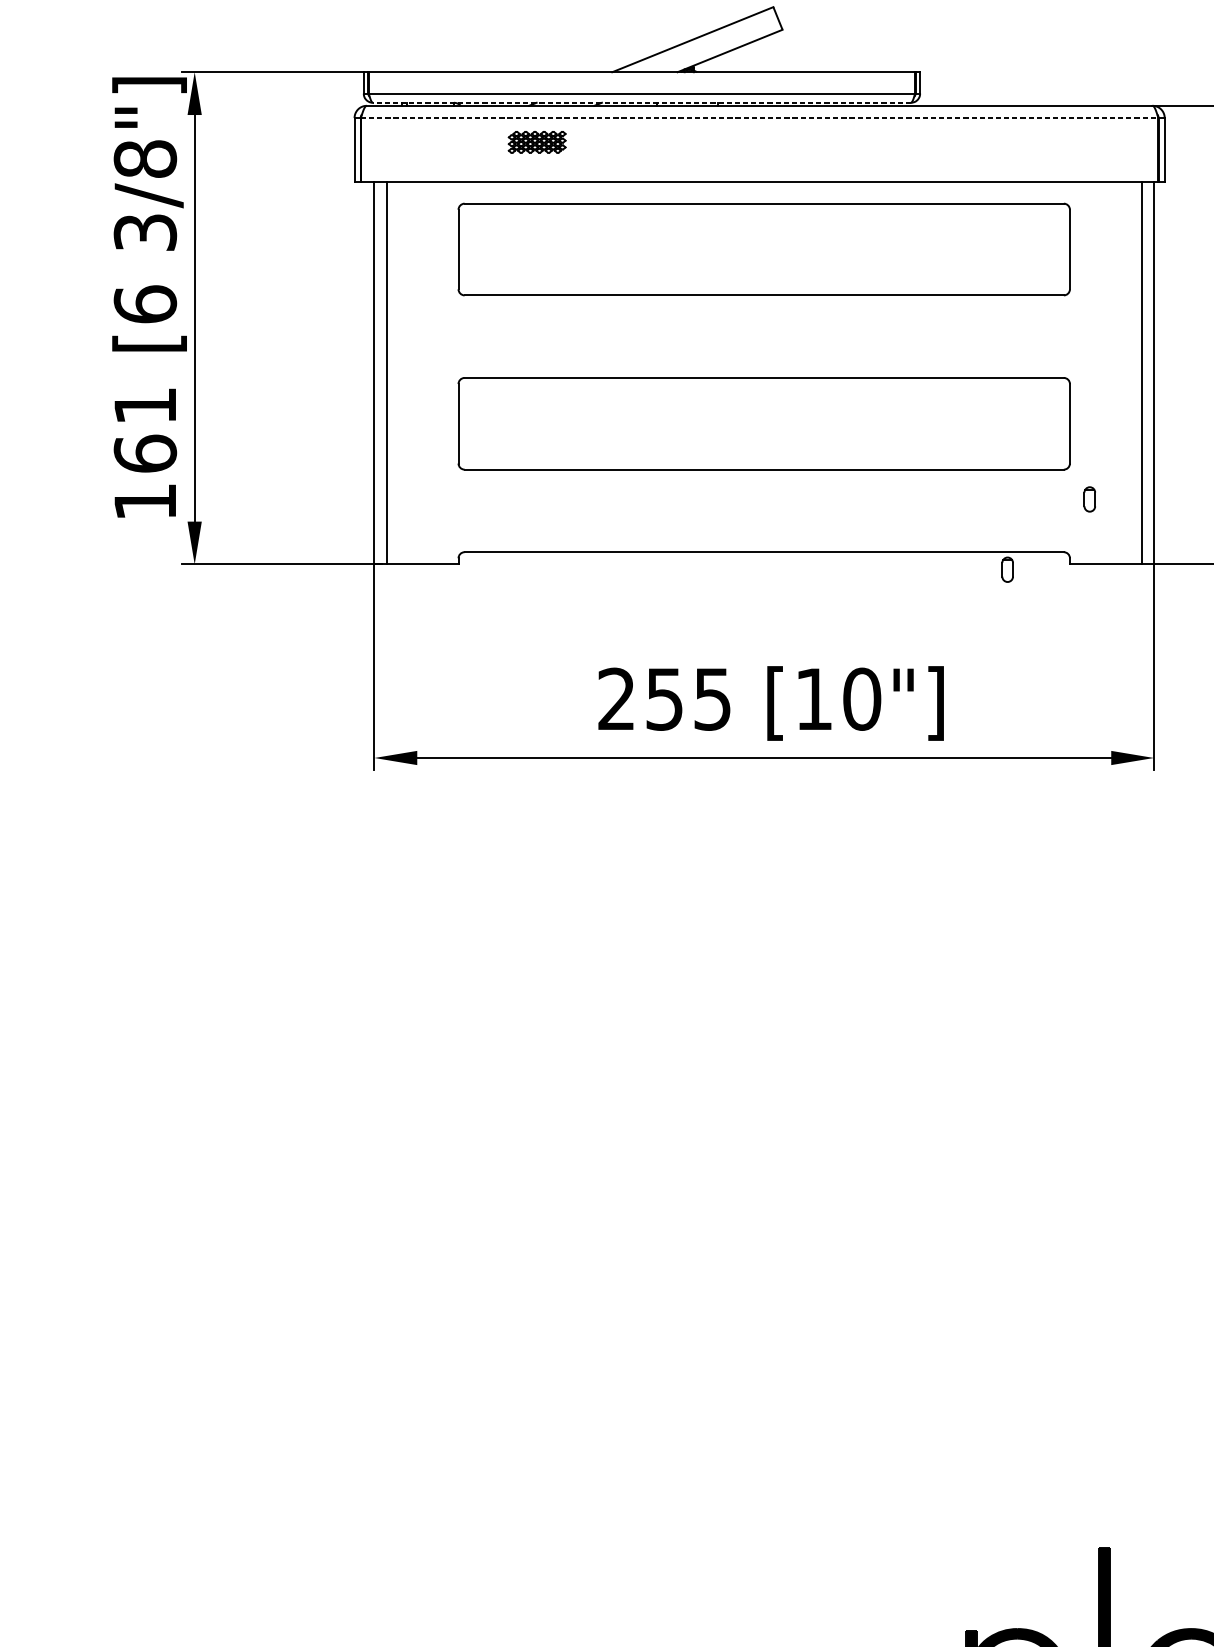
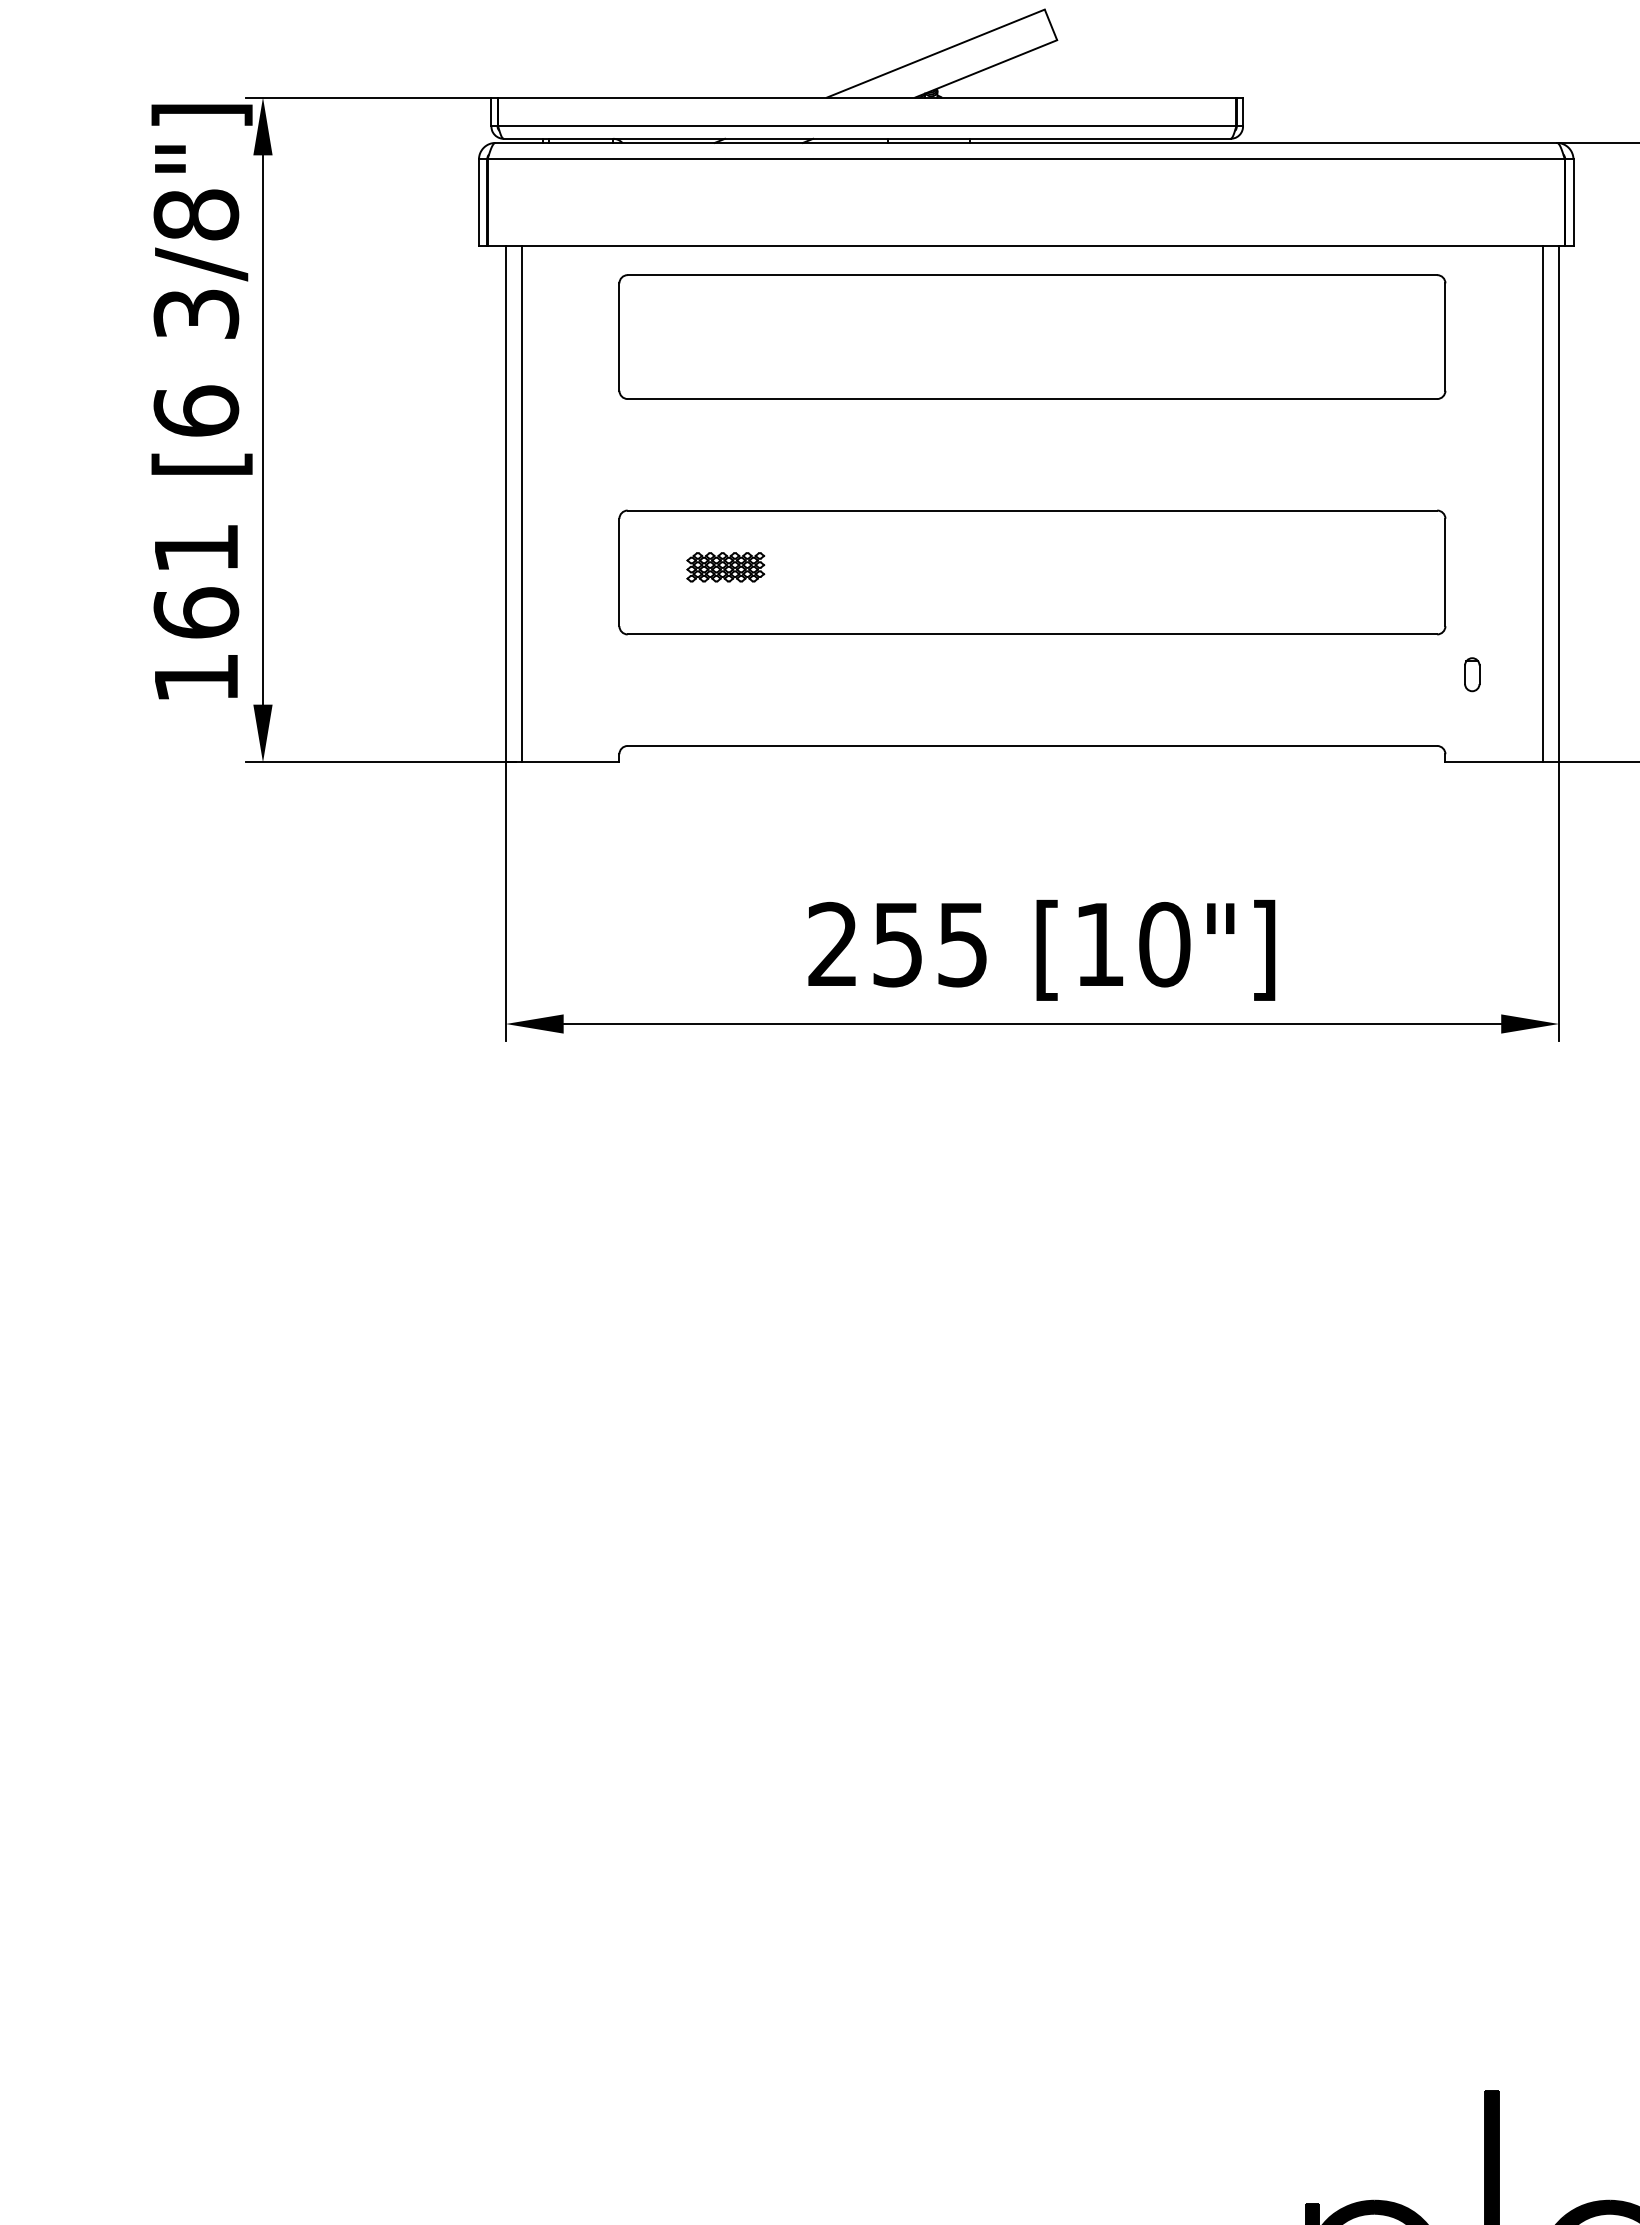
line: (641, 102) -> (866, 138), dashed -> solid
line: (759, 118) -> (1026, 159), dashed -> solid
part: (537, 142) -> (725, 567), moved
part: (1007, 569) -> (1361, 769), removed

